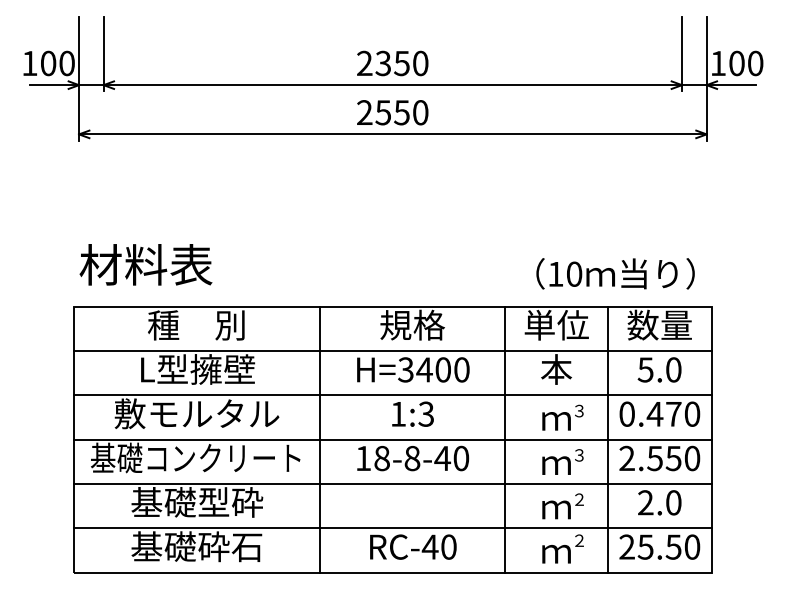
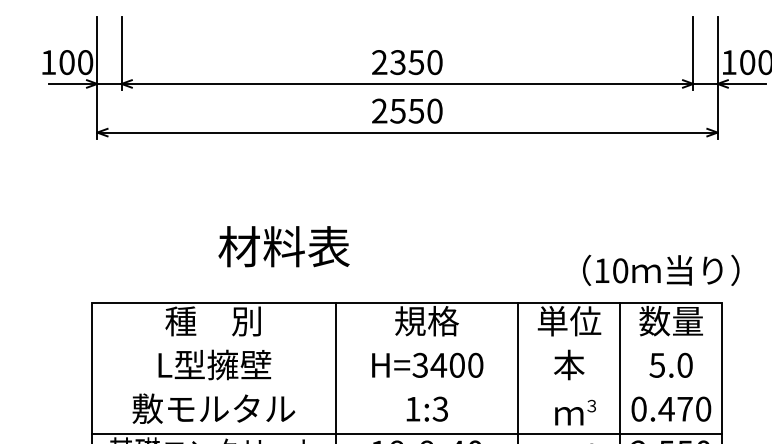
text: (145, 264) -> (283, 246), moved
text: (615, 273) -> (661, 270), moved
line: (392, 350) -> (407, 346), removed
line: (392, 395) -> (407, 390), removed

